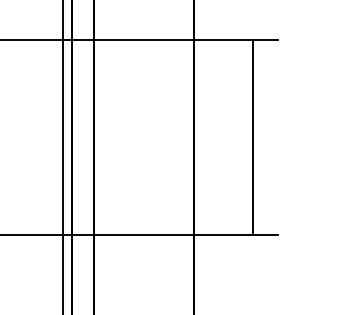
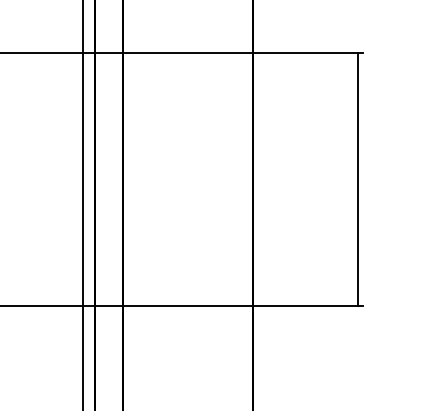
line: (252, 137) -> (357, 179), moved

